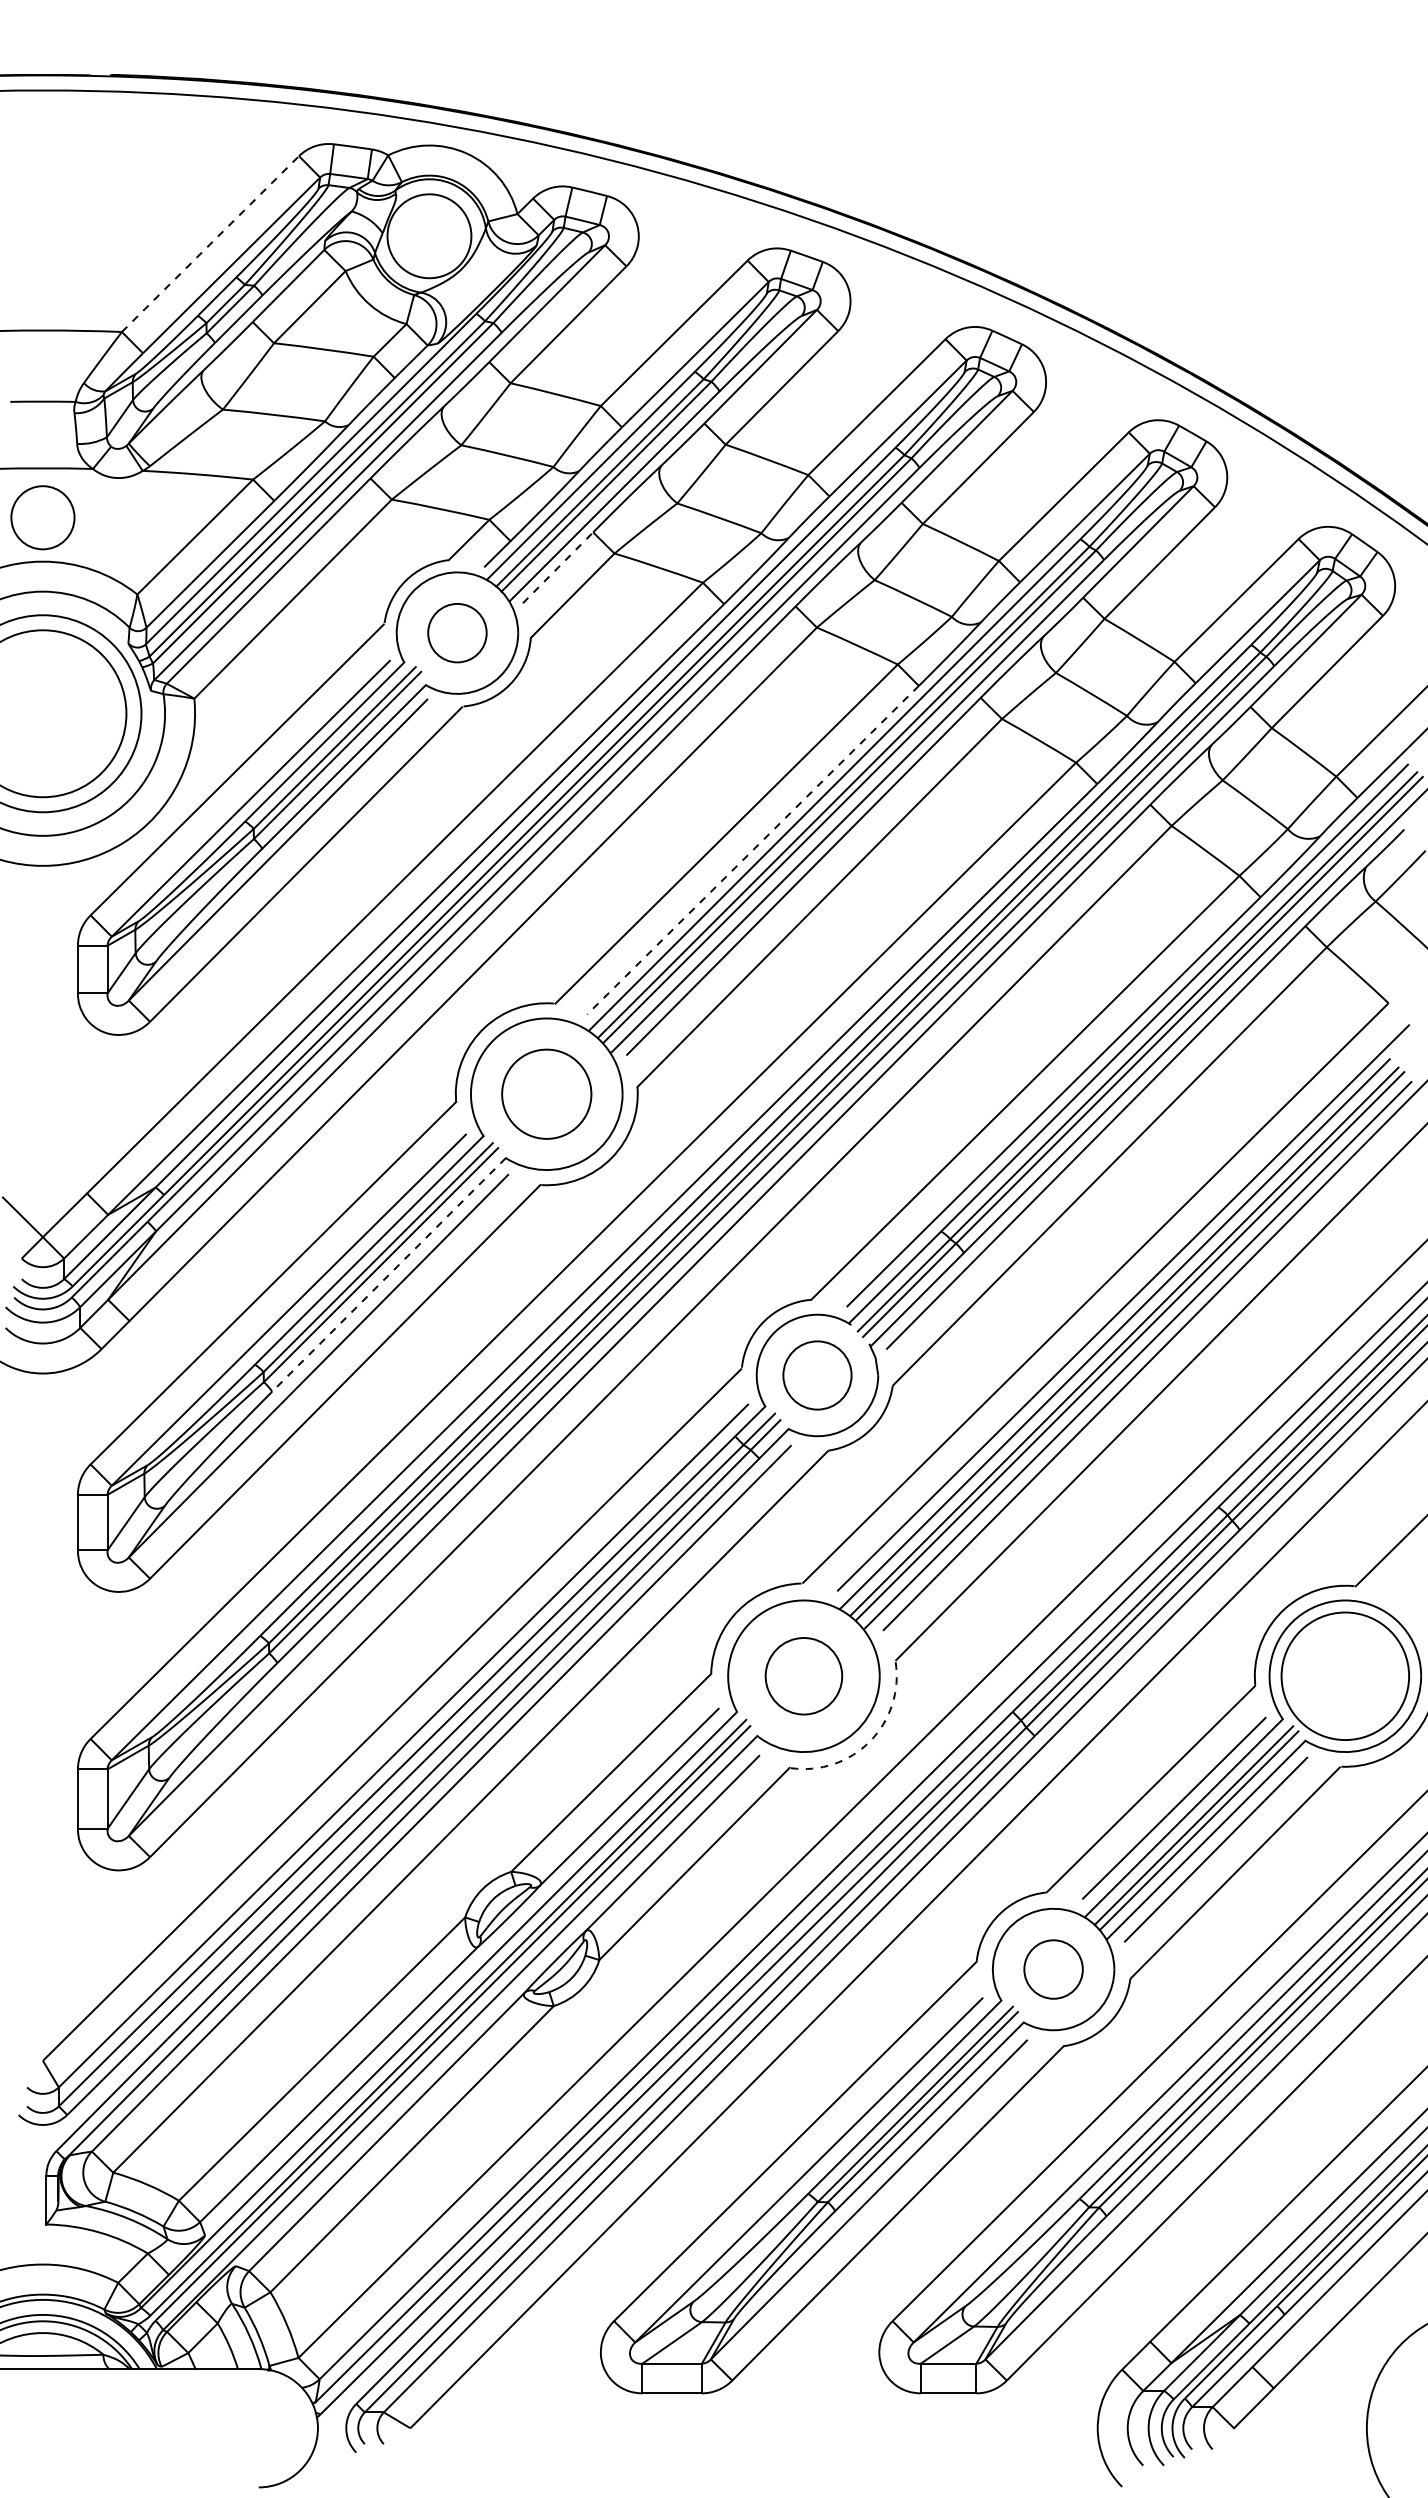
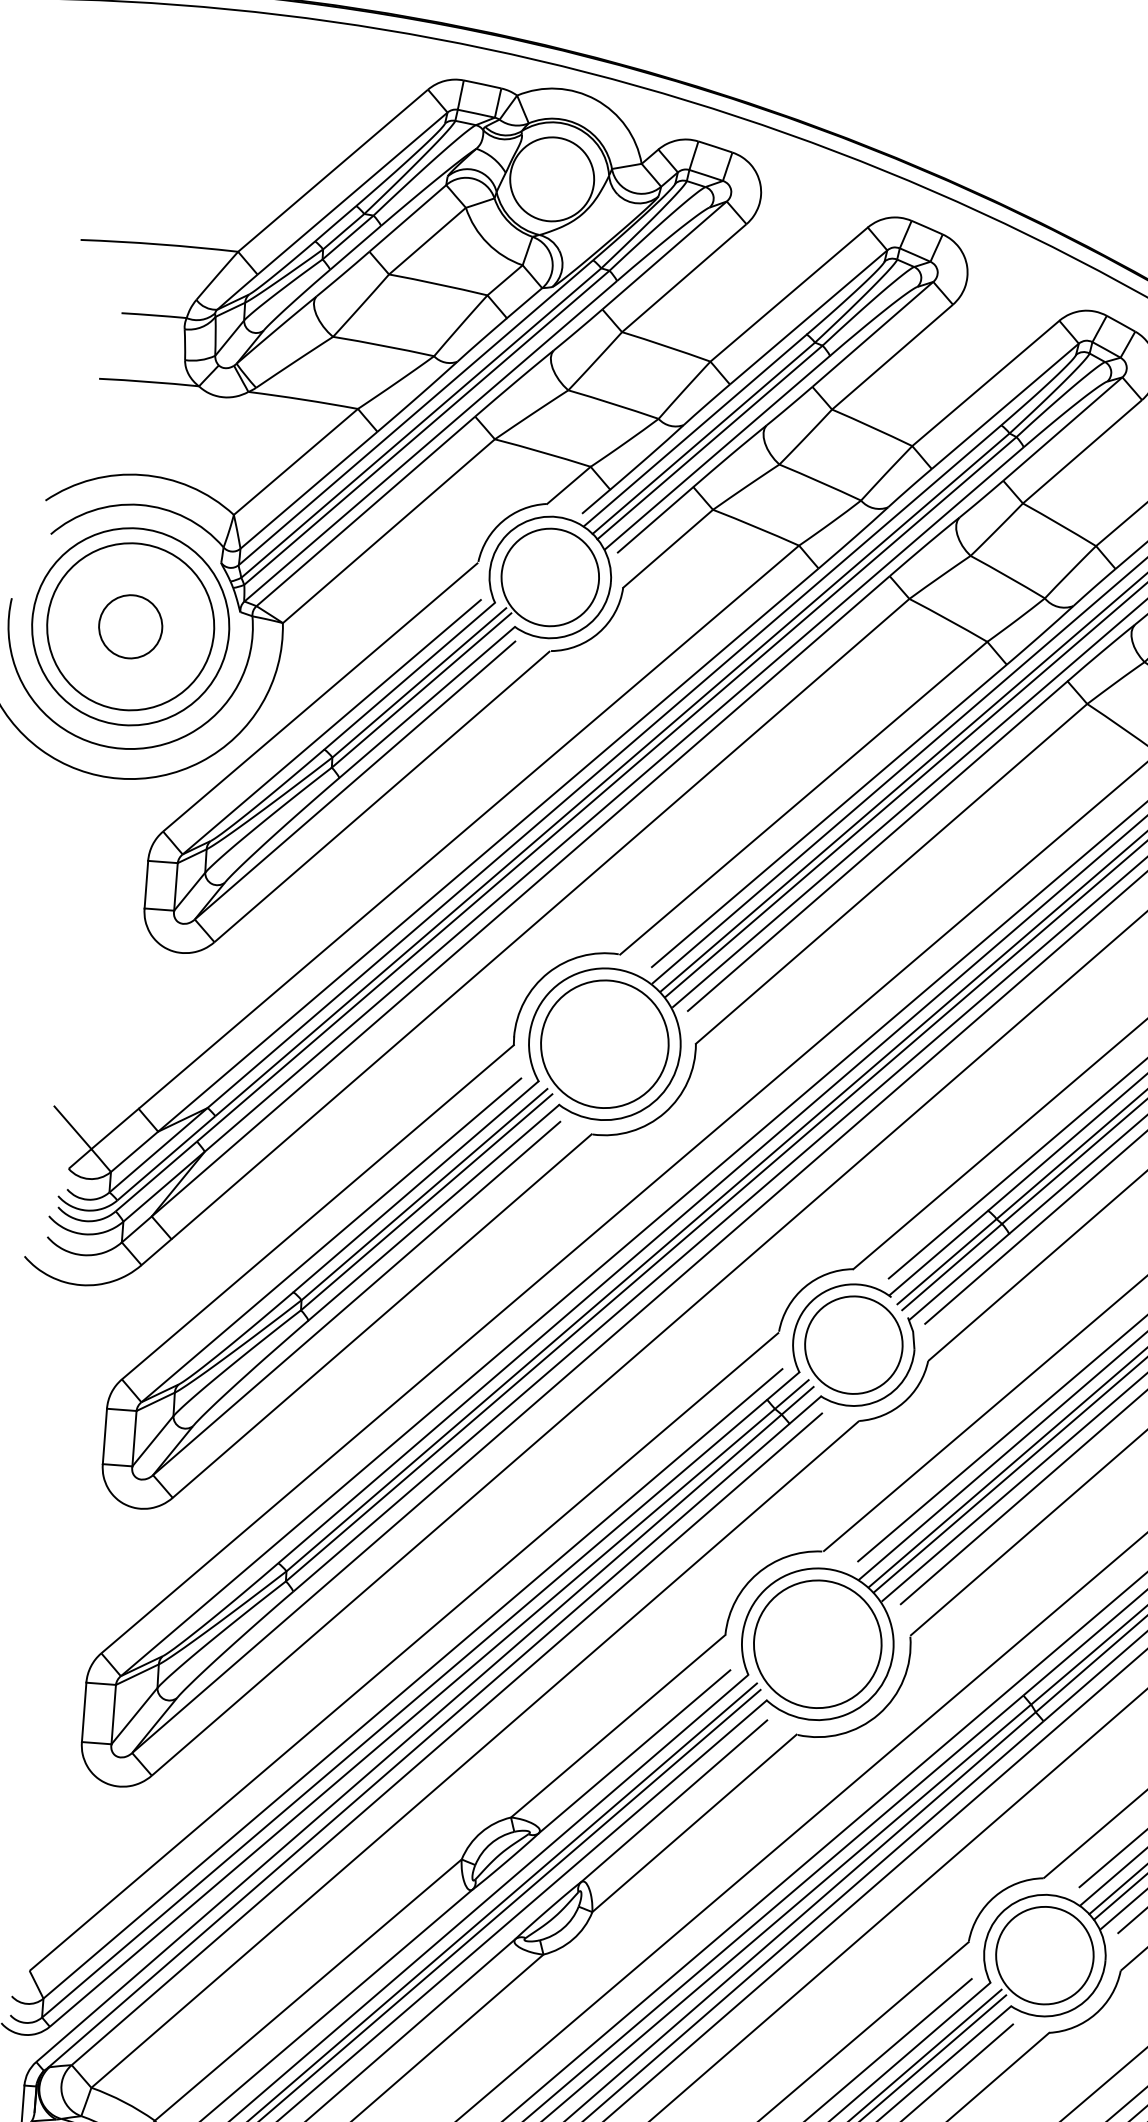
line: (210, 244) -> (333, 171), dashed -> solid
circle: (42, 517) -> (130, 626), moved
line: (558, 567) -> (656, 519), dashed -> solid
circle: (457, 632) -> (550, 576), size x1.67
line: (752, 850) -> (828, 816), dashed -> solid
circle: (546, 1094) -> (604, 1044), size x1.43
line: (388, 1275) -> (433, 1213), dashed -> solid
circle: (817, 1375) -> (853, 1345), size x1.43
circle: (803, 1676) -> (817, 1644), size x1.67
arc: (870, 1741) -> (879, 1714), dashed -> solid
circle: (1053, 1969) -> (1044, 1955), size x1.67

